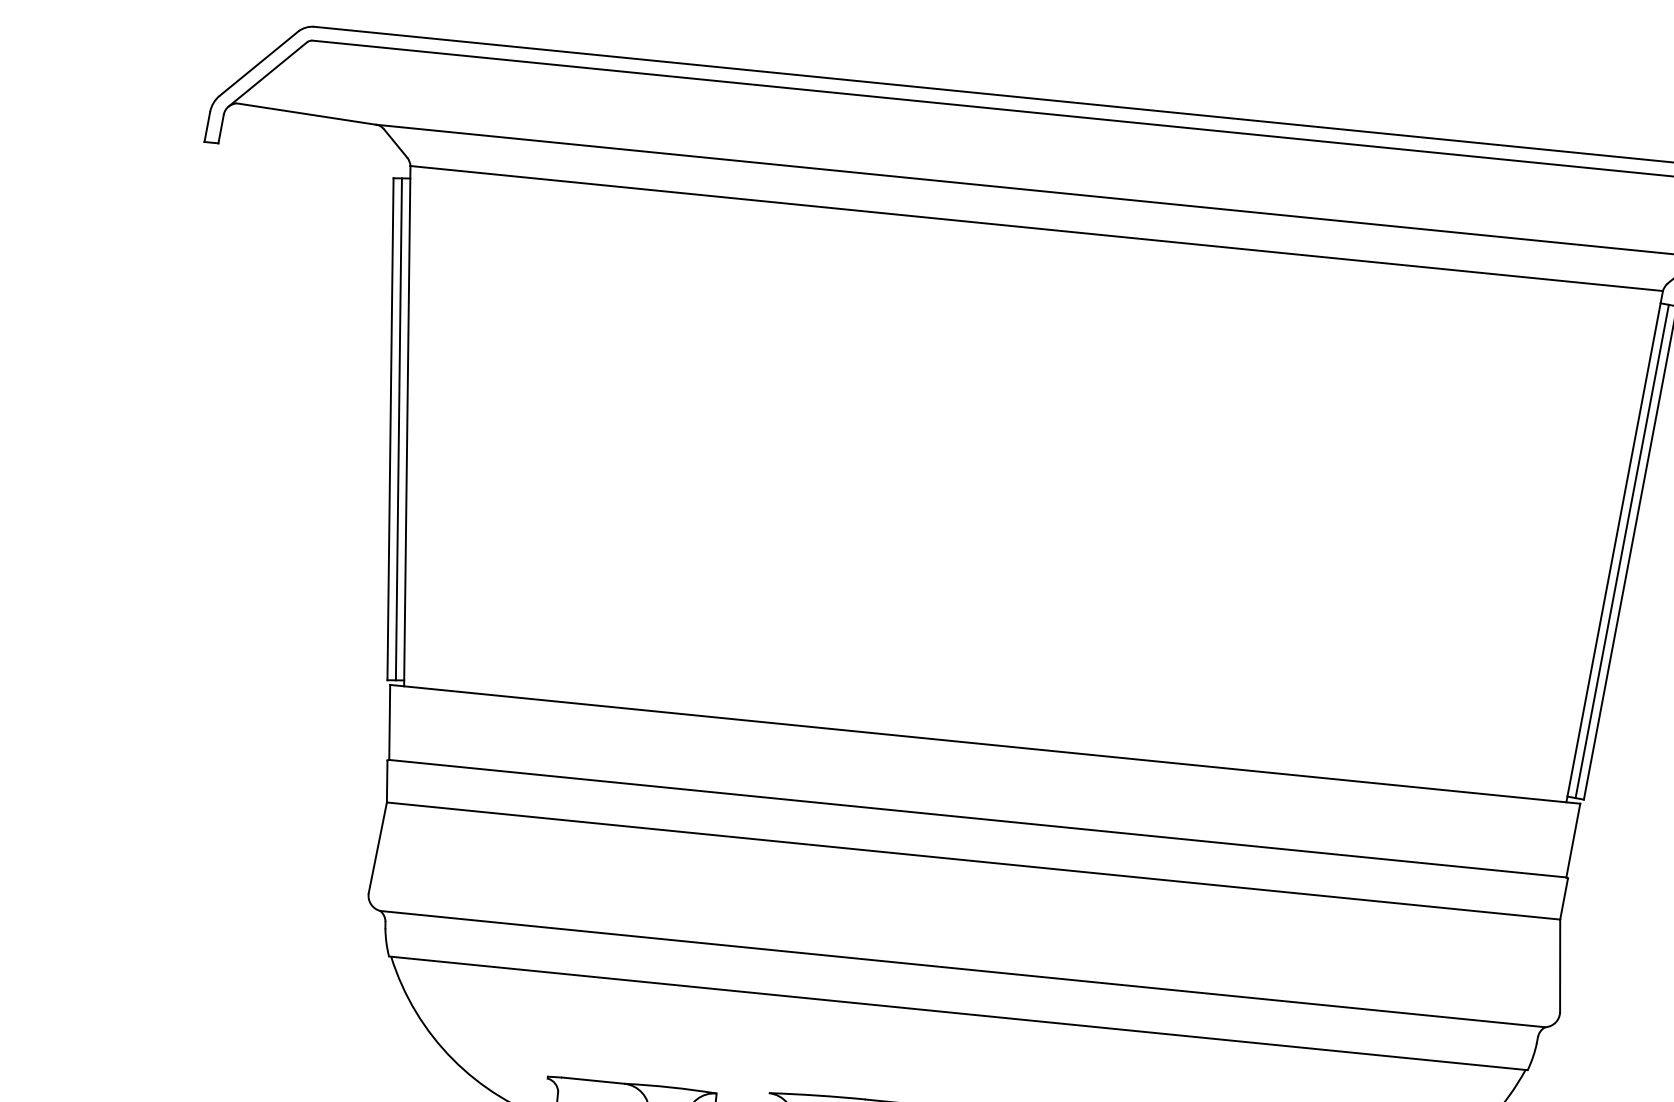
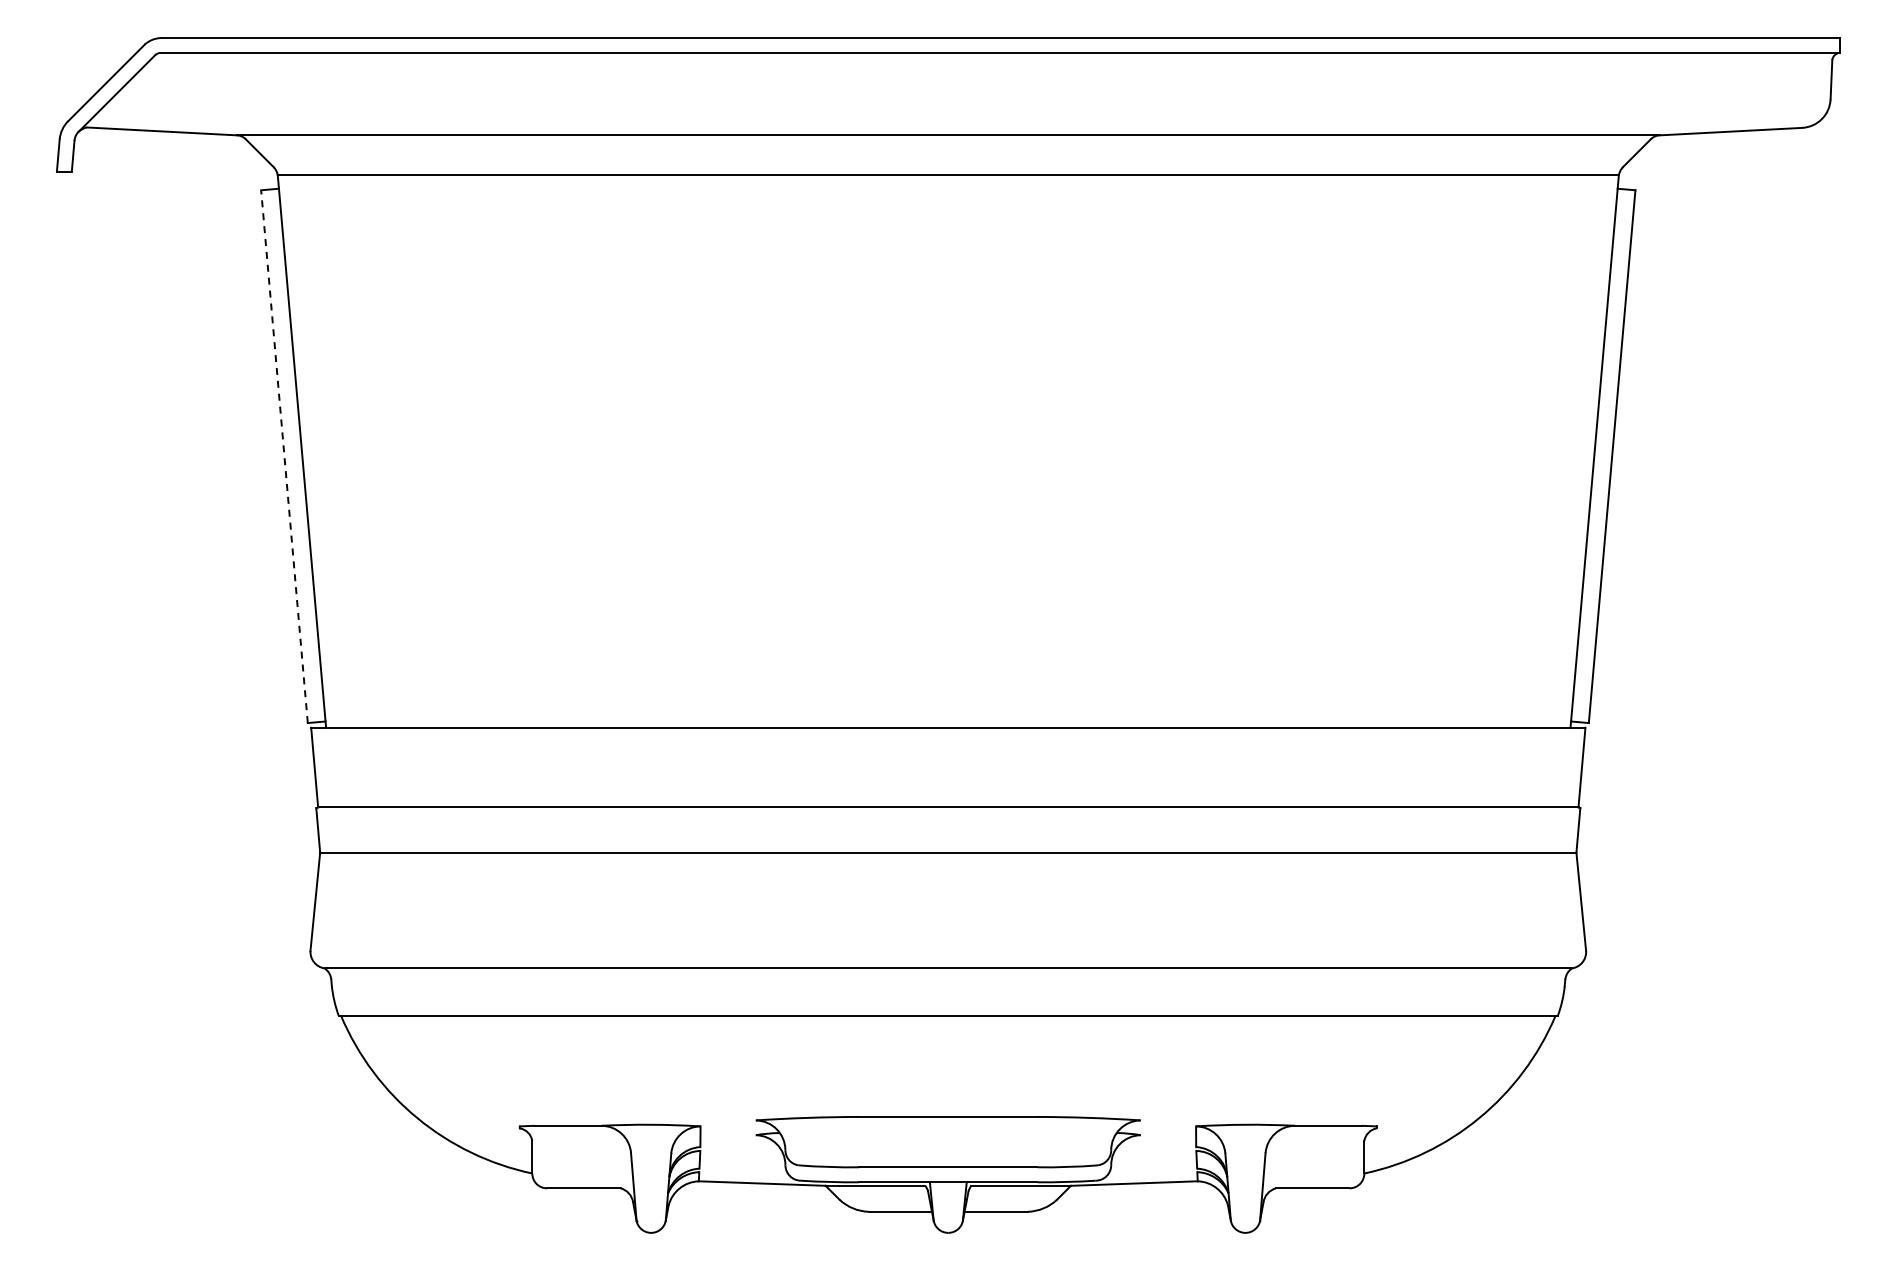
line: (390, 429) -> (284, 456), solid -> dashed
line: (399, 429) -> (293, 455), removed
line: (1621, 551) -> (1602, 455), removed

